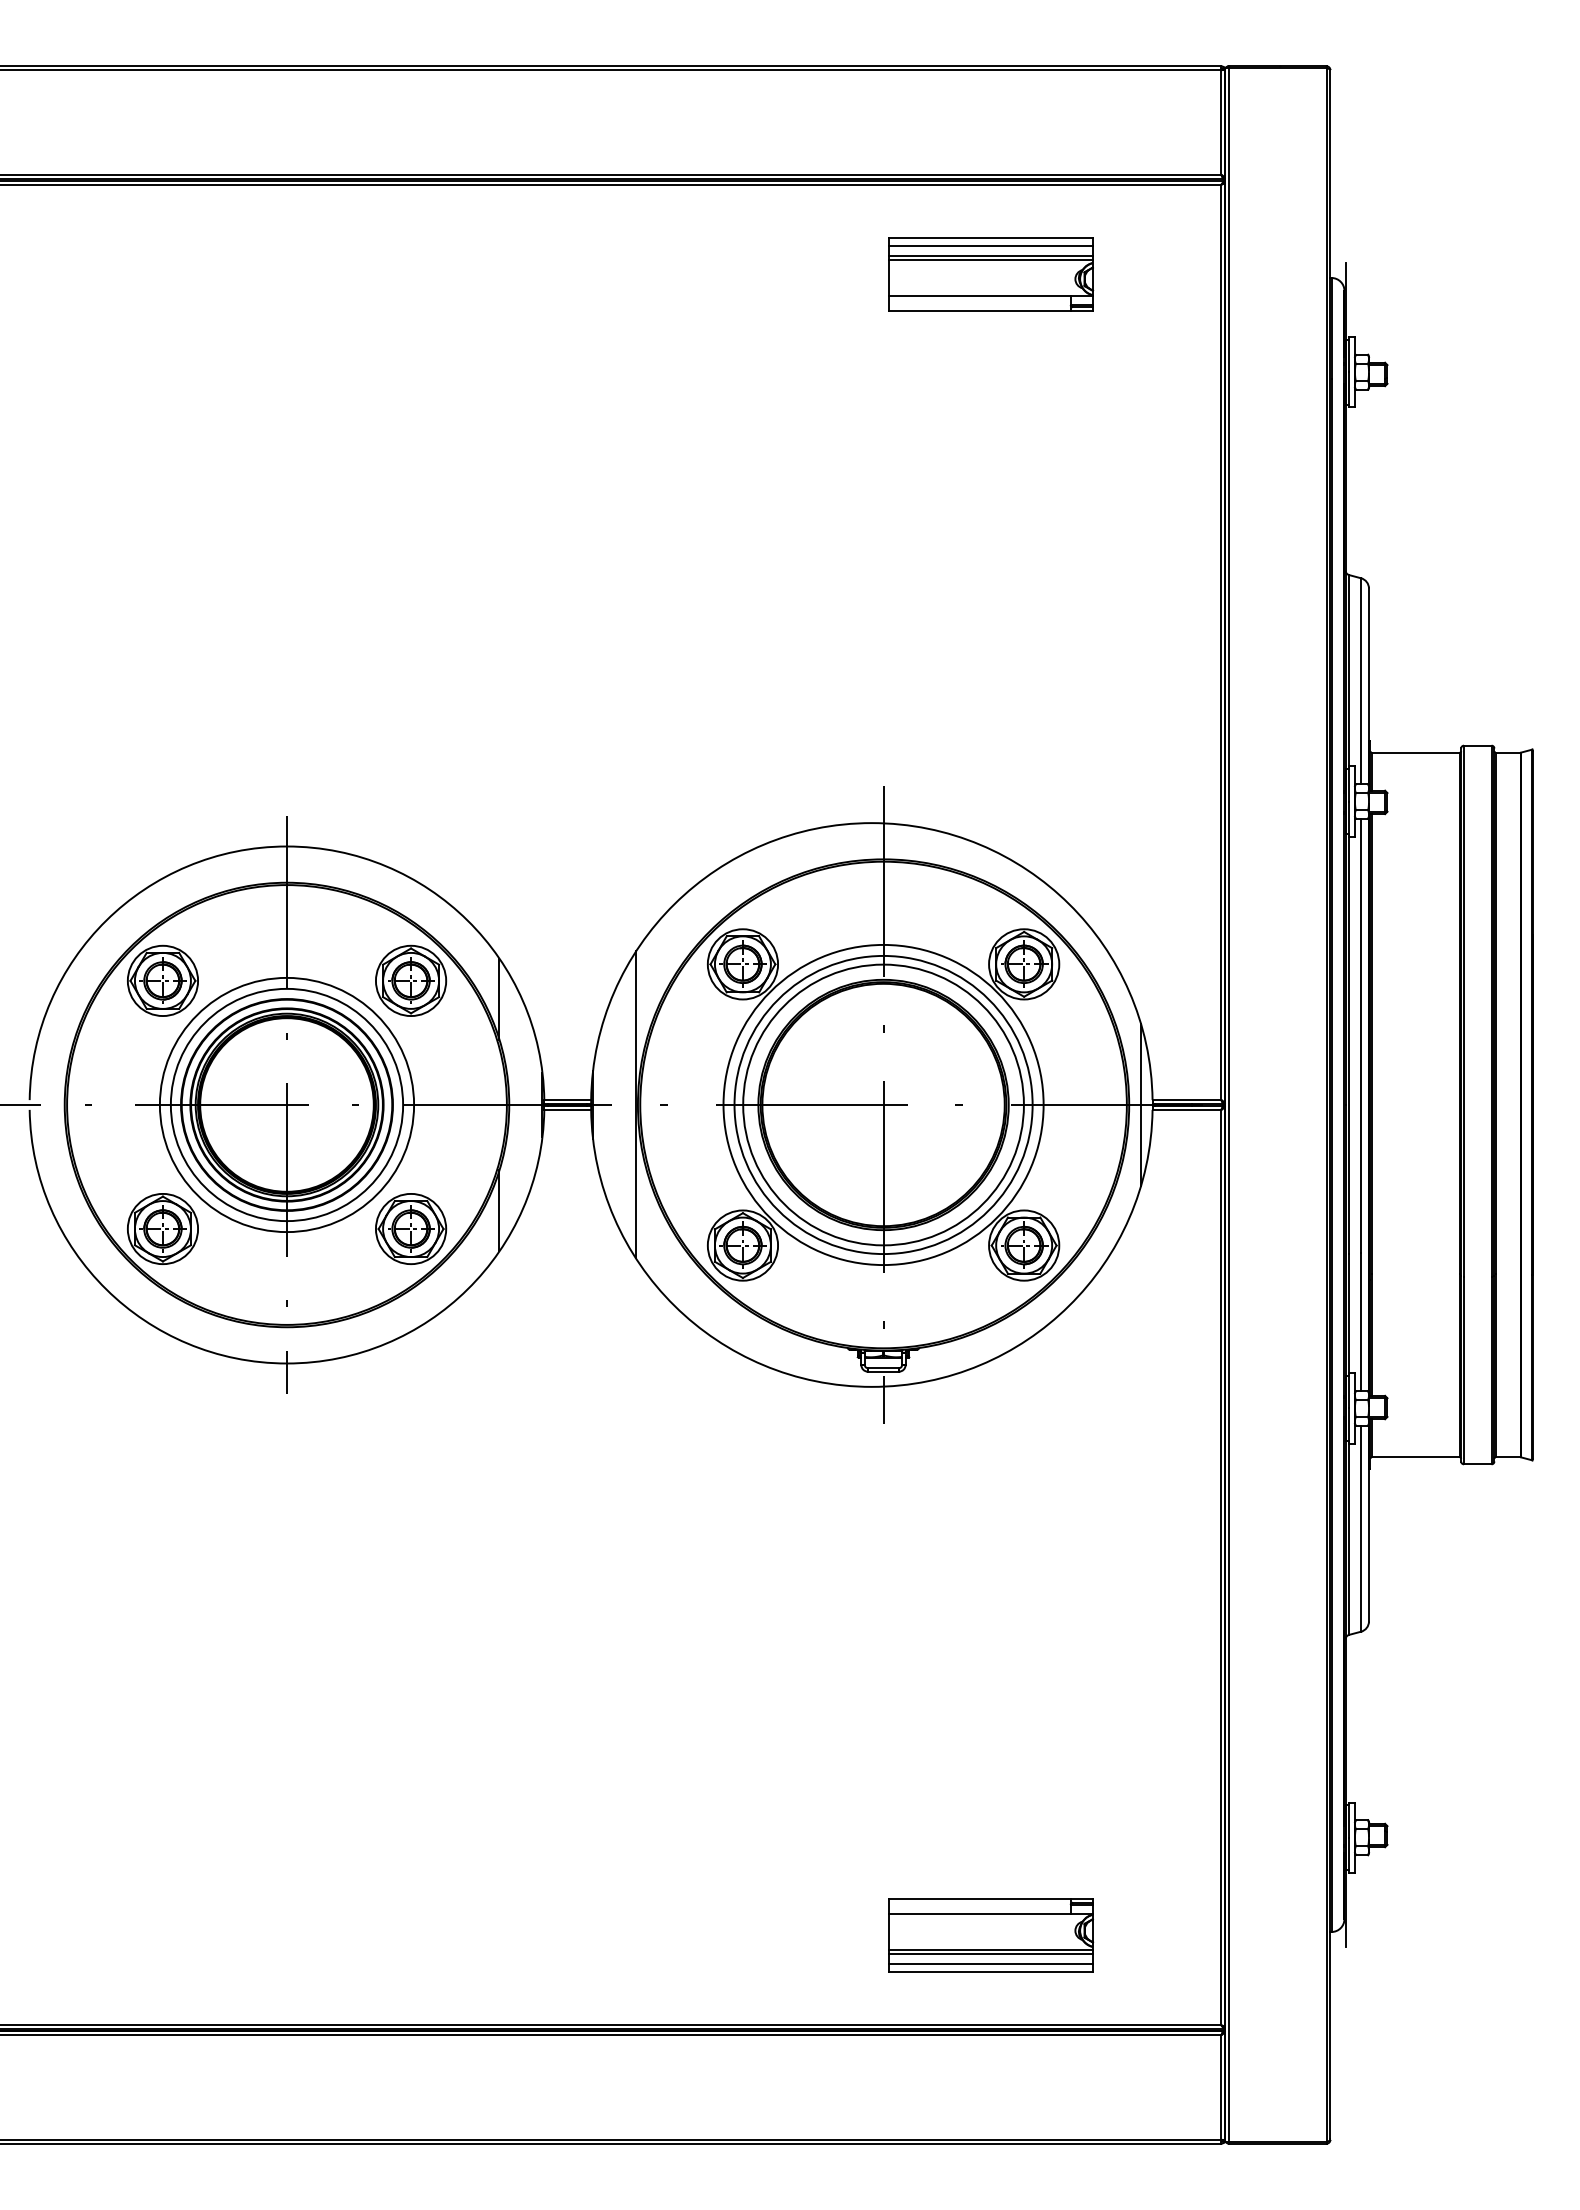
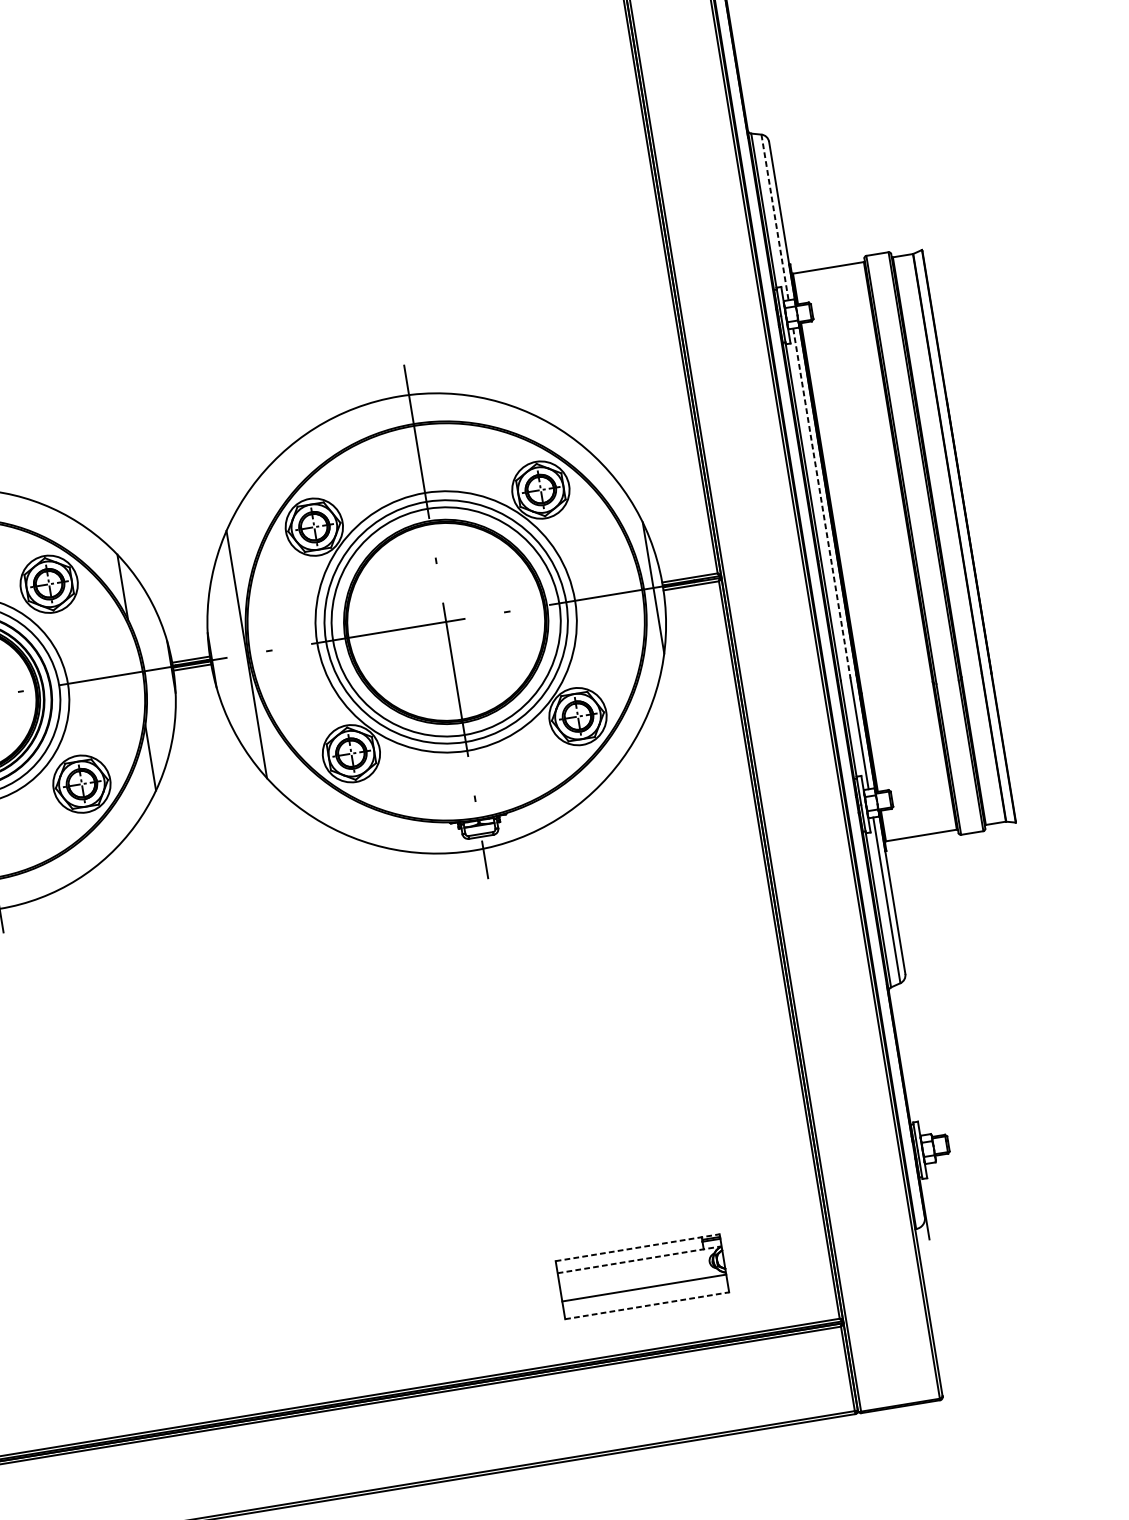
line: (1361, 681) -> (775, 217), solid -> dashed
line: (1361, 1036) -> (822, 503), solid -> dashed
line: (991, 1899) -> (637, 1247), solid -> dashed
line: (991, 1914) -> (639, 1259), solid -> dashed
line: (990, 1954) -> (644, 1292), removed
line: (990, 1963) -> (645, 1299), removed
line: (991, 1971) -> (647, 1305), solid -> dashed

